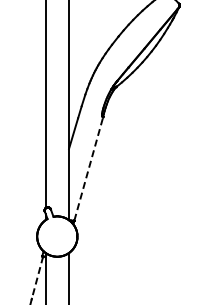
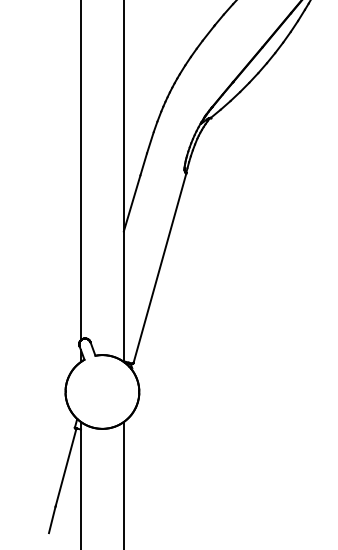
line: (88, 169) -> (159, 269), dashed -> solid
line: (37, 277) -> (66, 466), dashed -> solid

